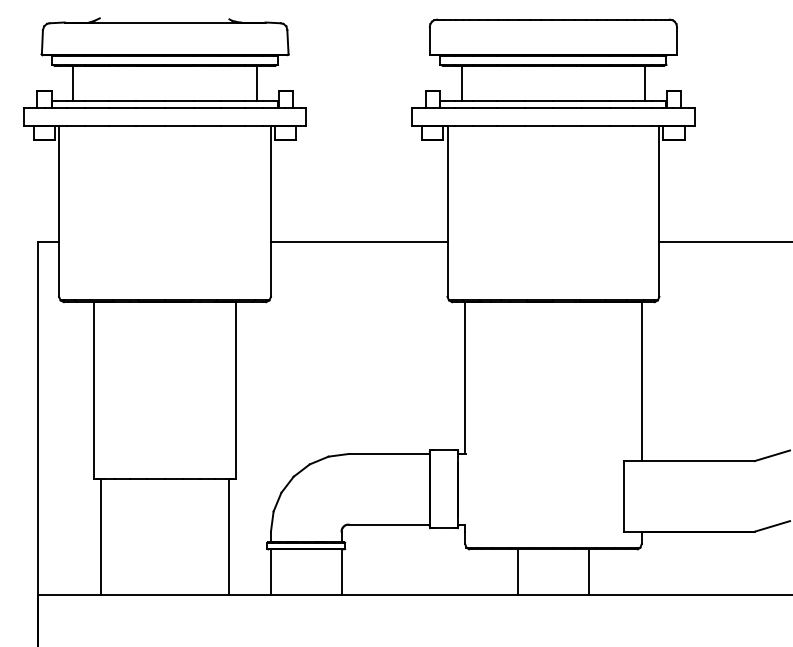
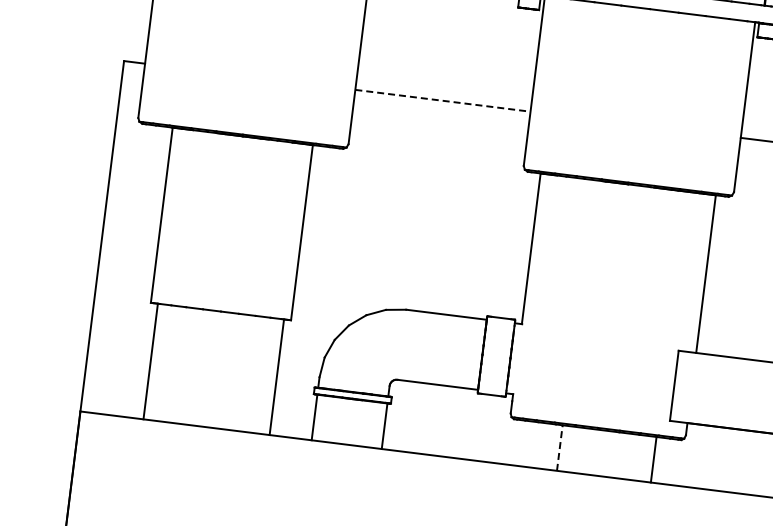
line: (359, 242) -> (443, 101), solid -> dashed
line: (518, 572) -> (560, 448), solid -> dashed
line: (588, 572) -> (653, 459), moved

